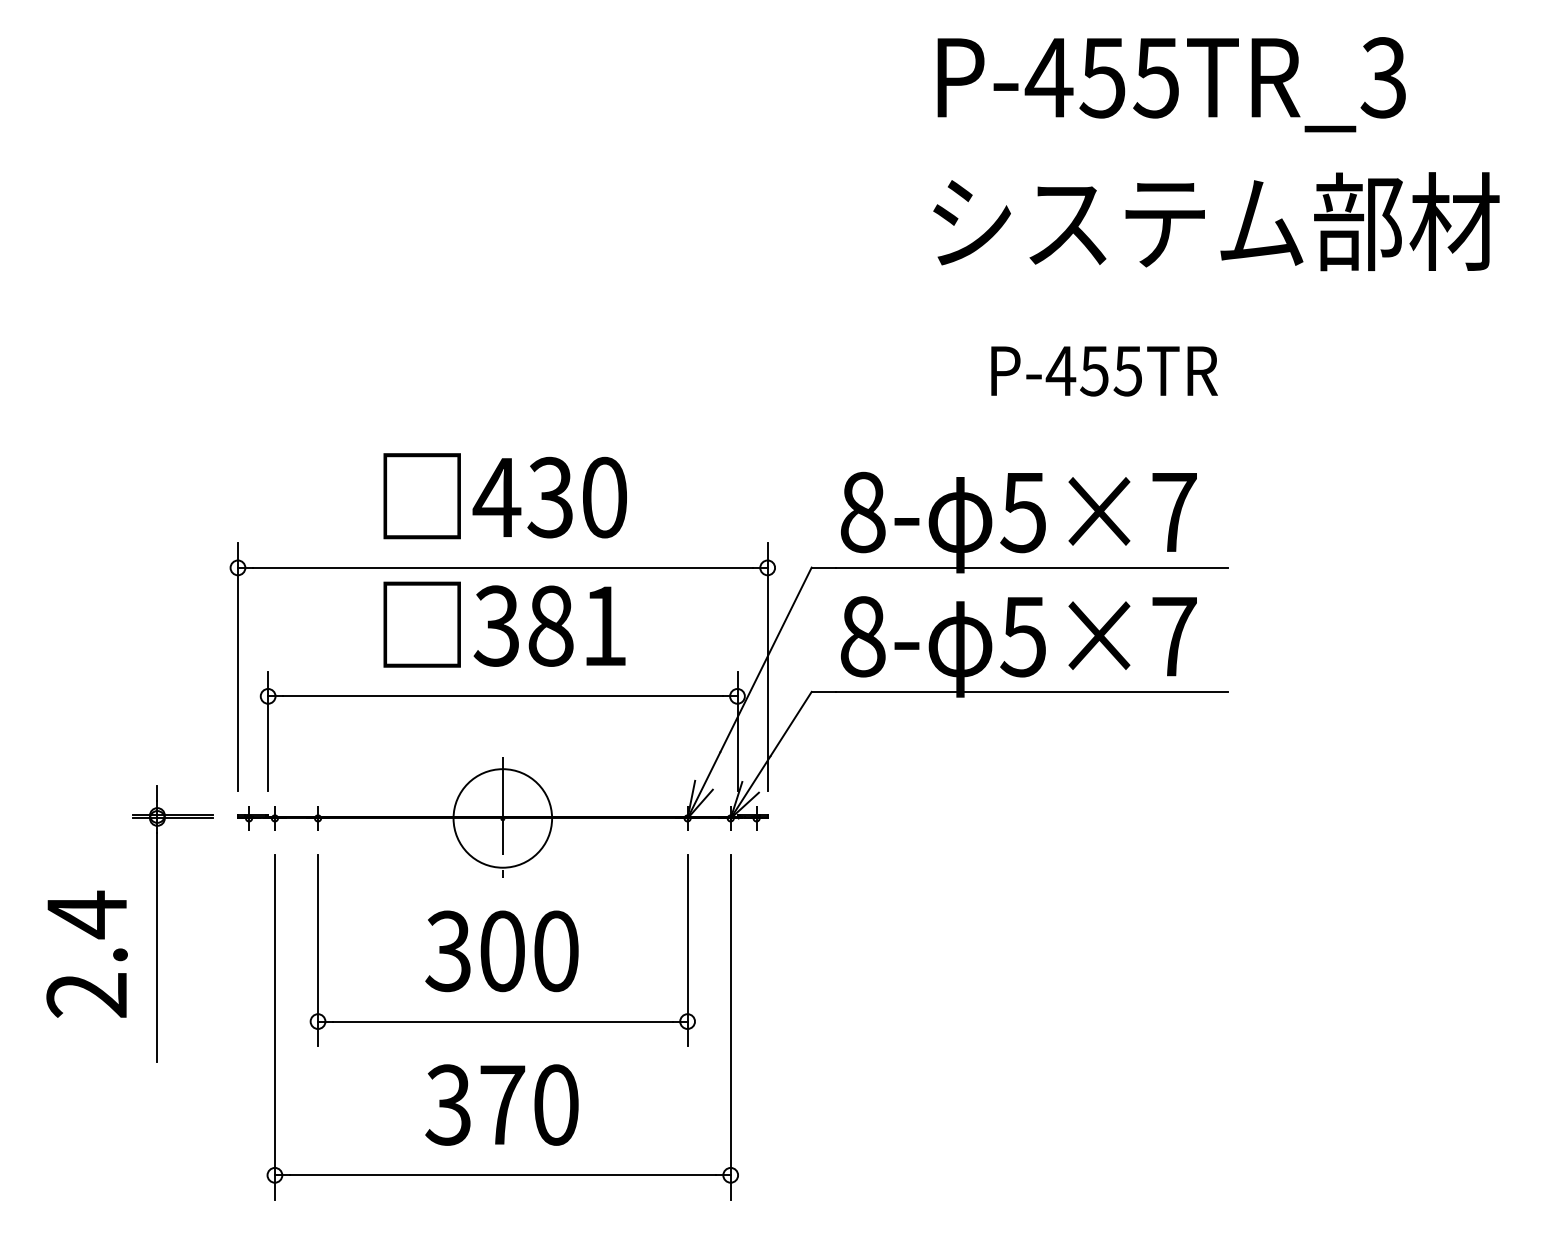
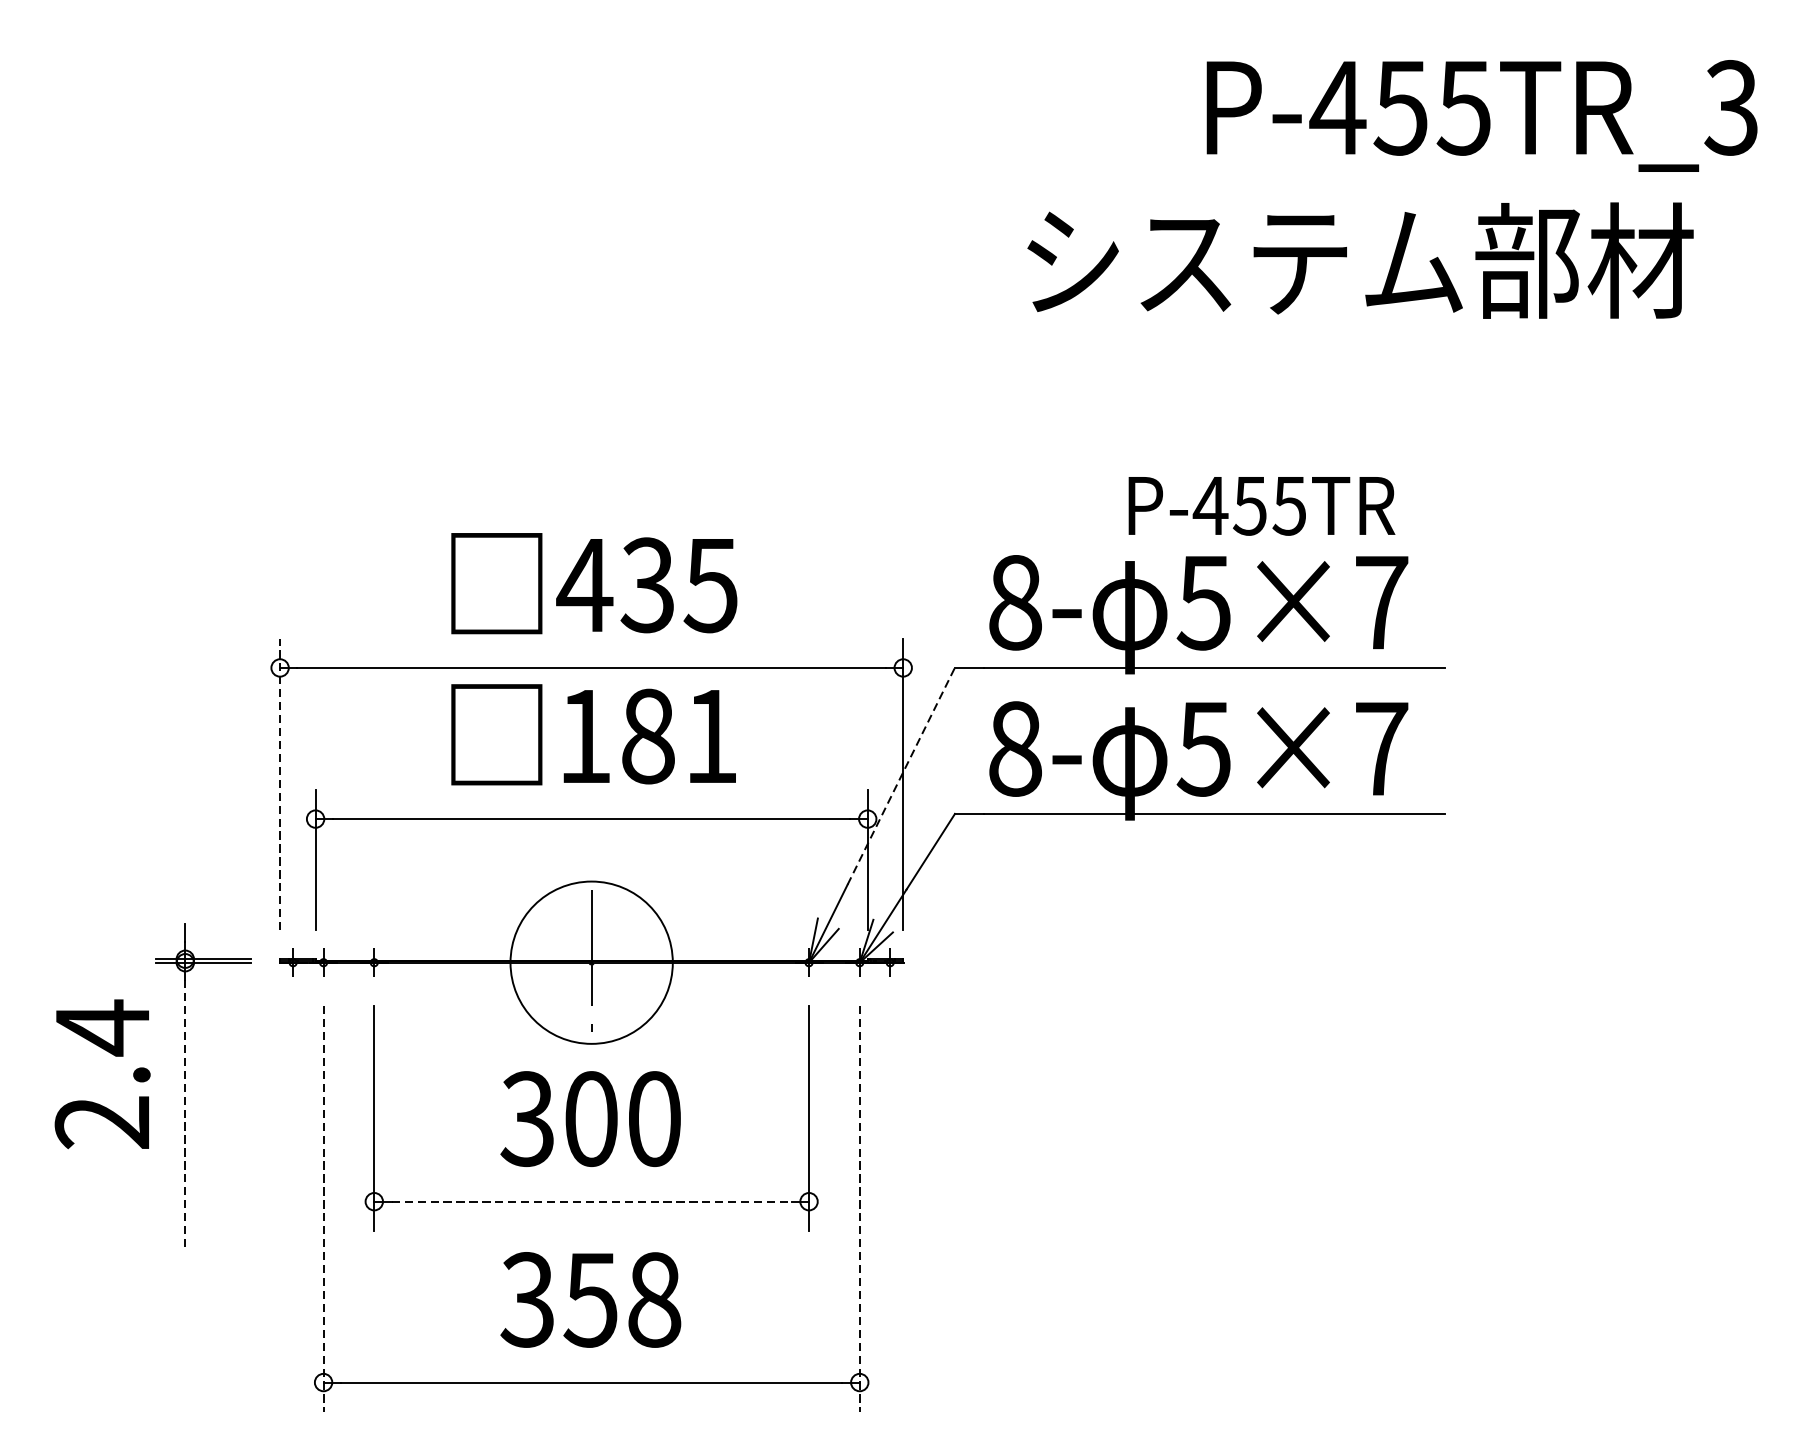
text: (1171, 84) -> (1481, 115), moved
text: (1216, 221) -> (1360, 260), moved
text: (1104, 371) -> (1261, 506), moved
text: (603, 497) -> (710, 585), 430 -> 435
text: (495, 625) -> (583, 735), 381 -> 181
line: (766, 659) -> (901, 775), solid -> dashed
line: (237, 667) -> (279, 785), solid -> dashed
circle: (502, 818) -> (591, 962), size x1.4
line: (157, 947) -> (185, 1114), solid -> dashed
text: (86, 953) -> (101, 1073), moved
line: (502, 1021) -> (591, 1201), solid -> dashed
line: (274, 1028) -> (323, 1209), solid -> dashed
line: (730, 1028) -> (859, 1209), solid -> dashed
text: (528, 1104) -> (621, 1299), 370 -> 358

